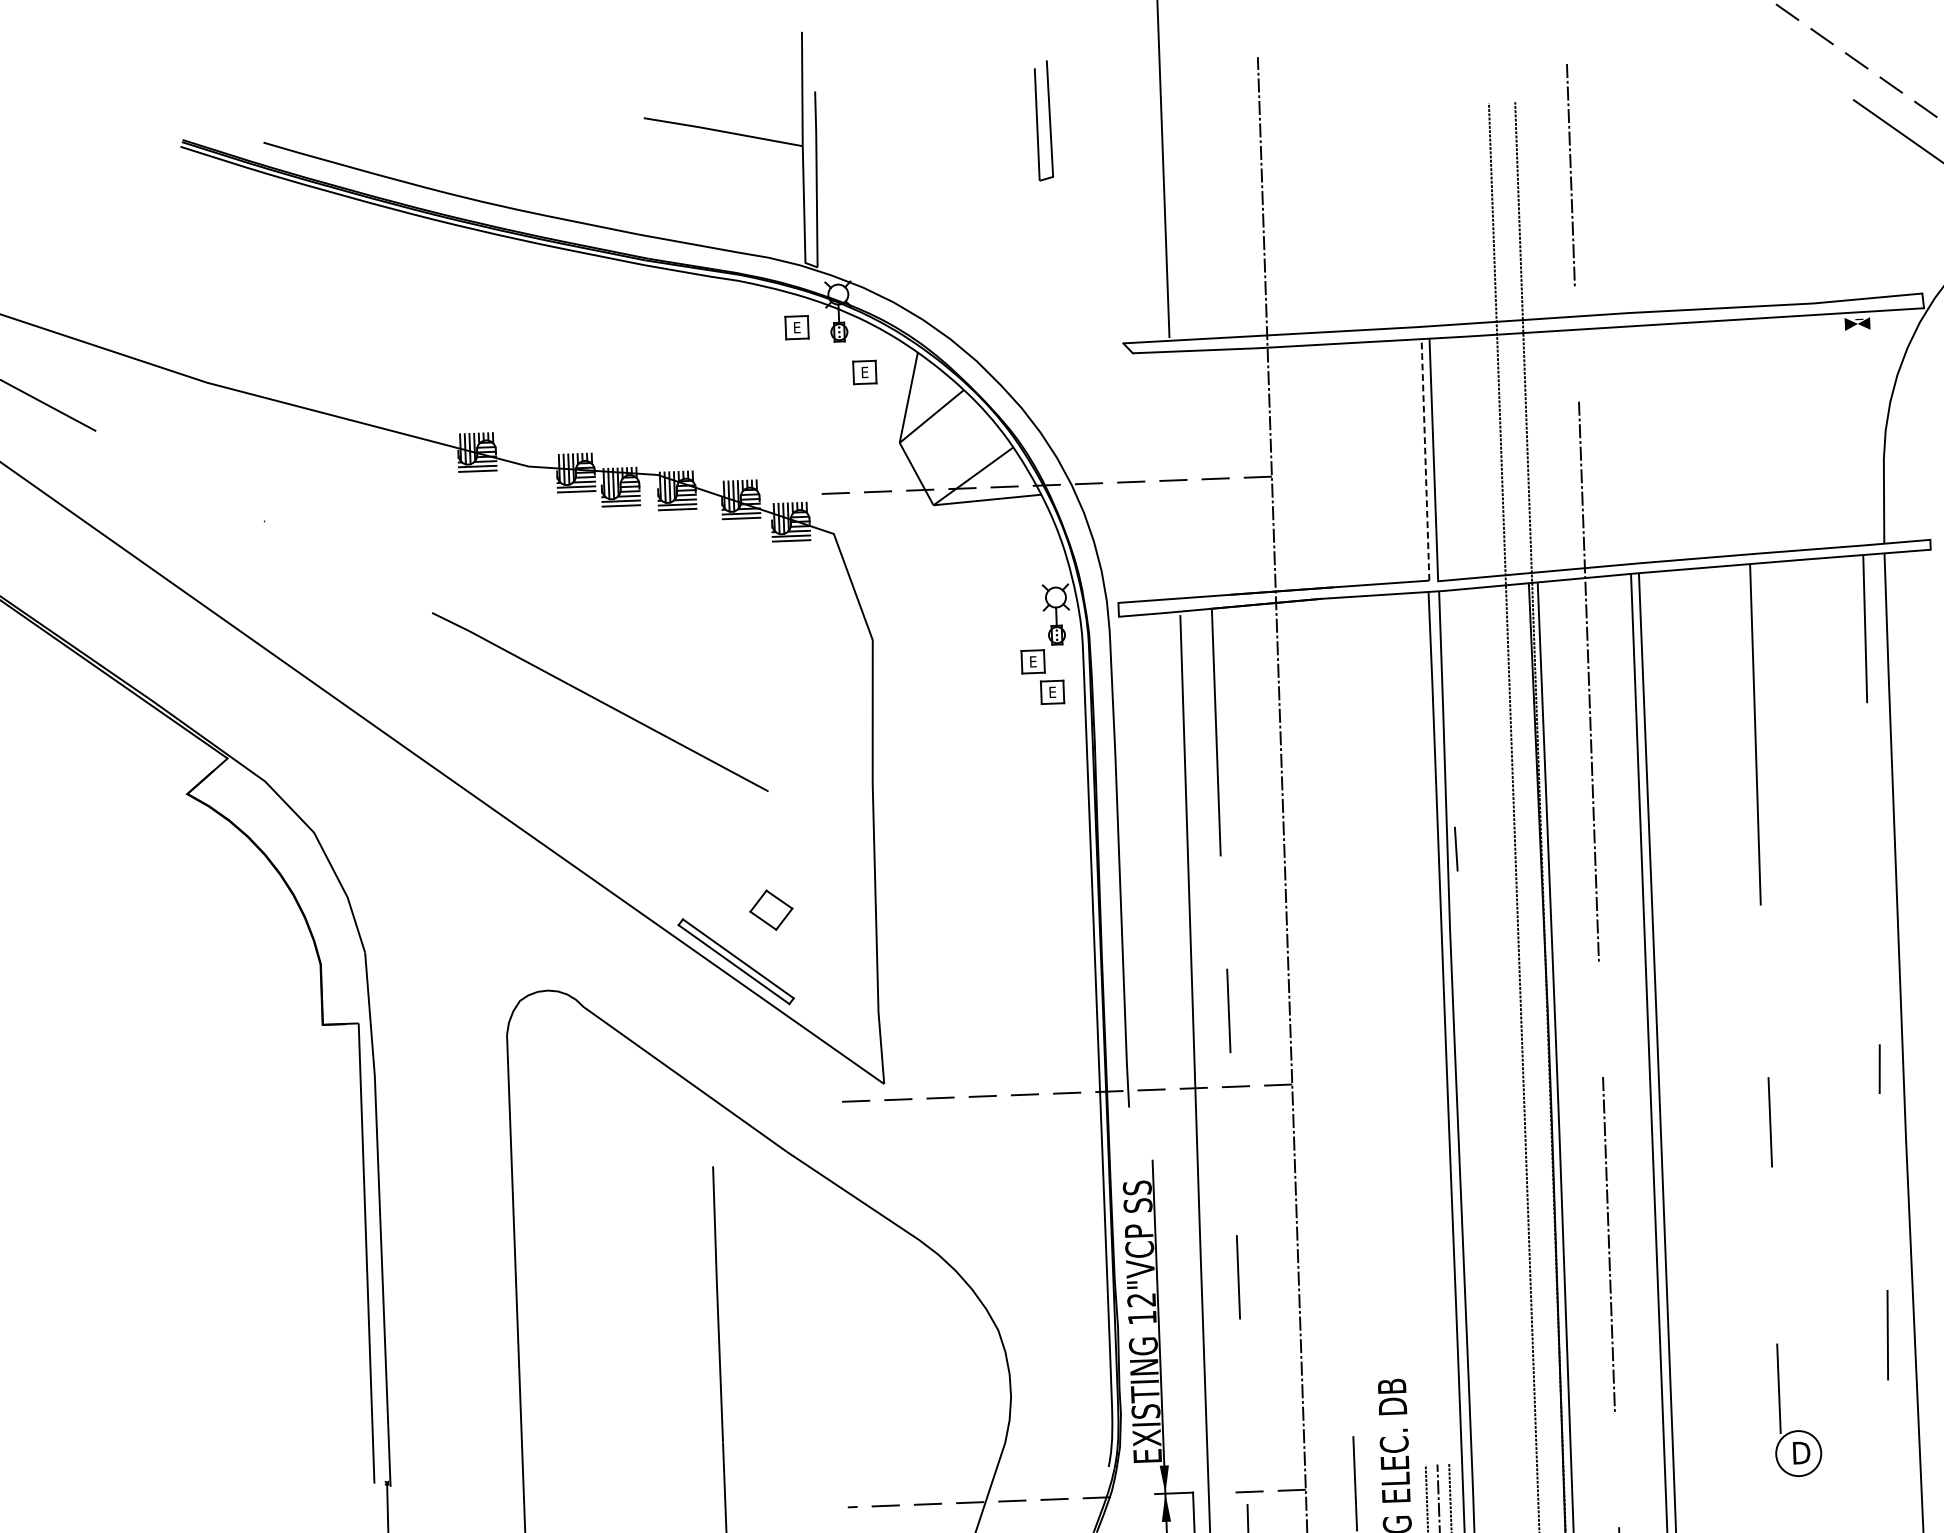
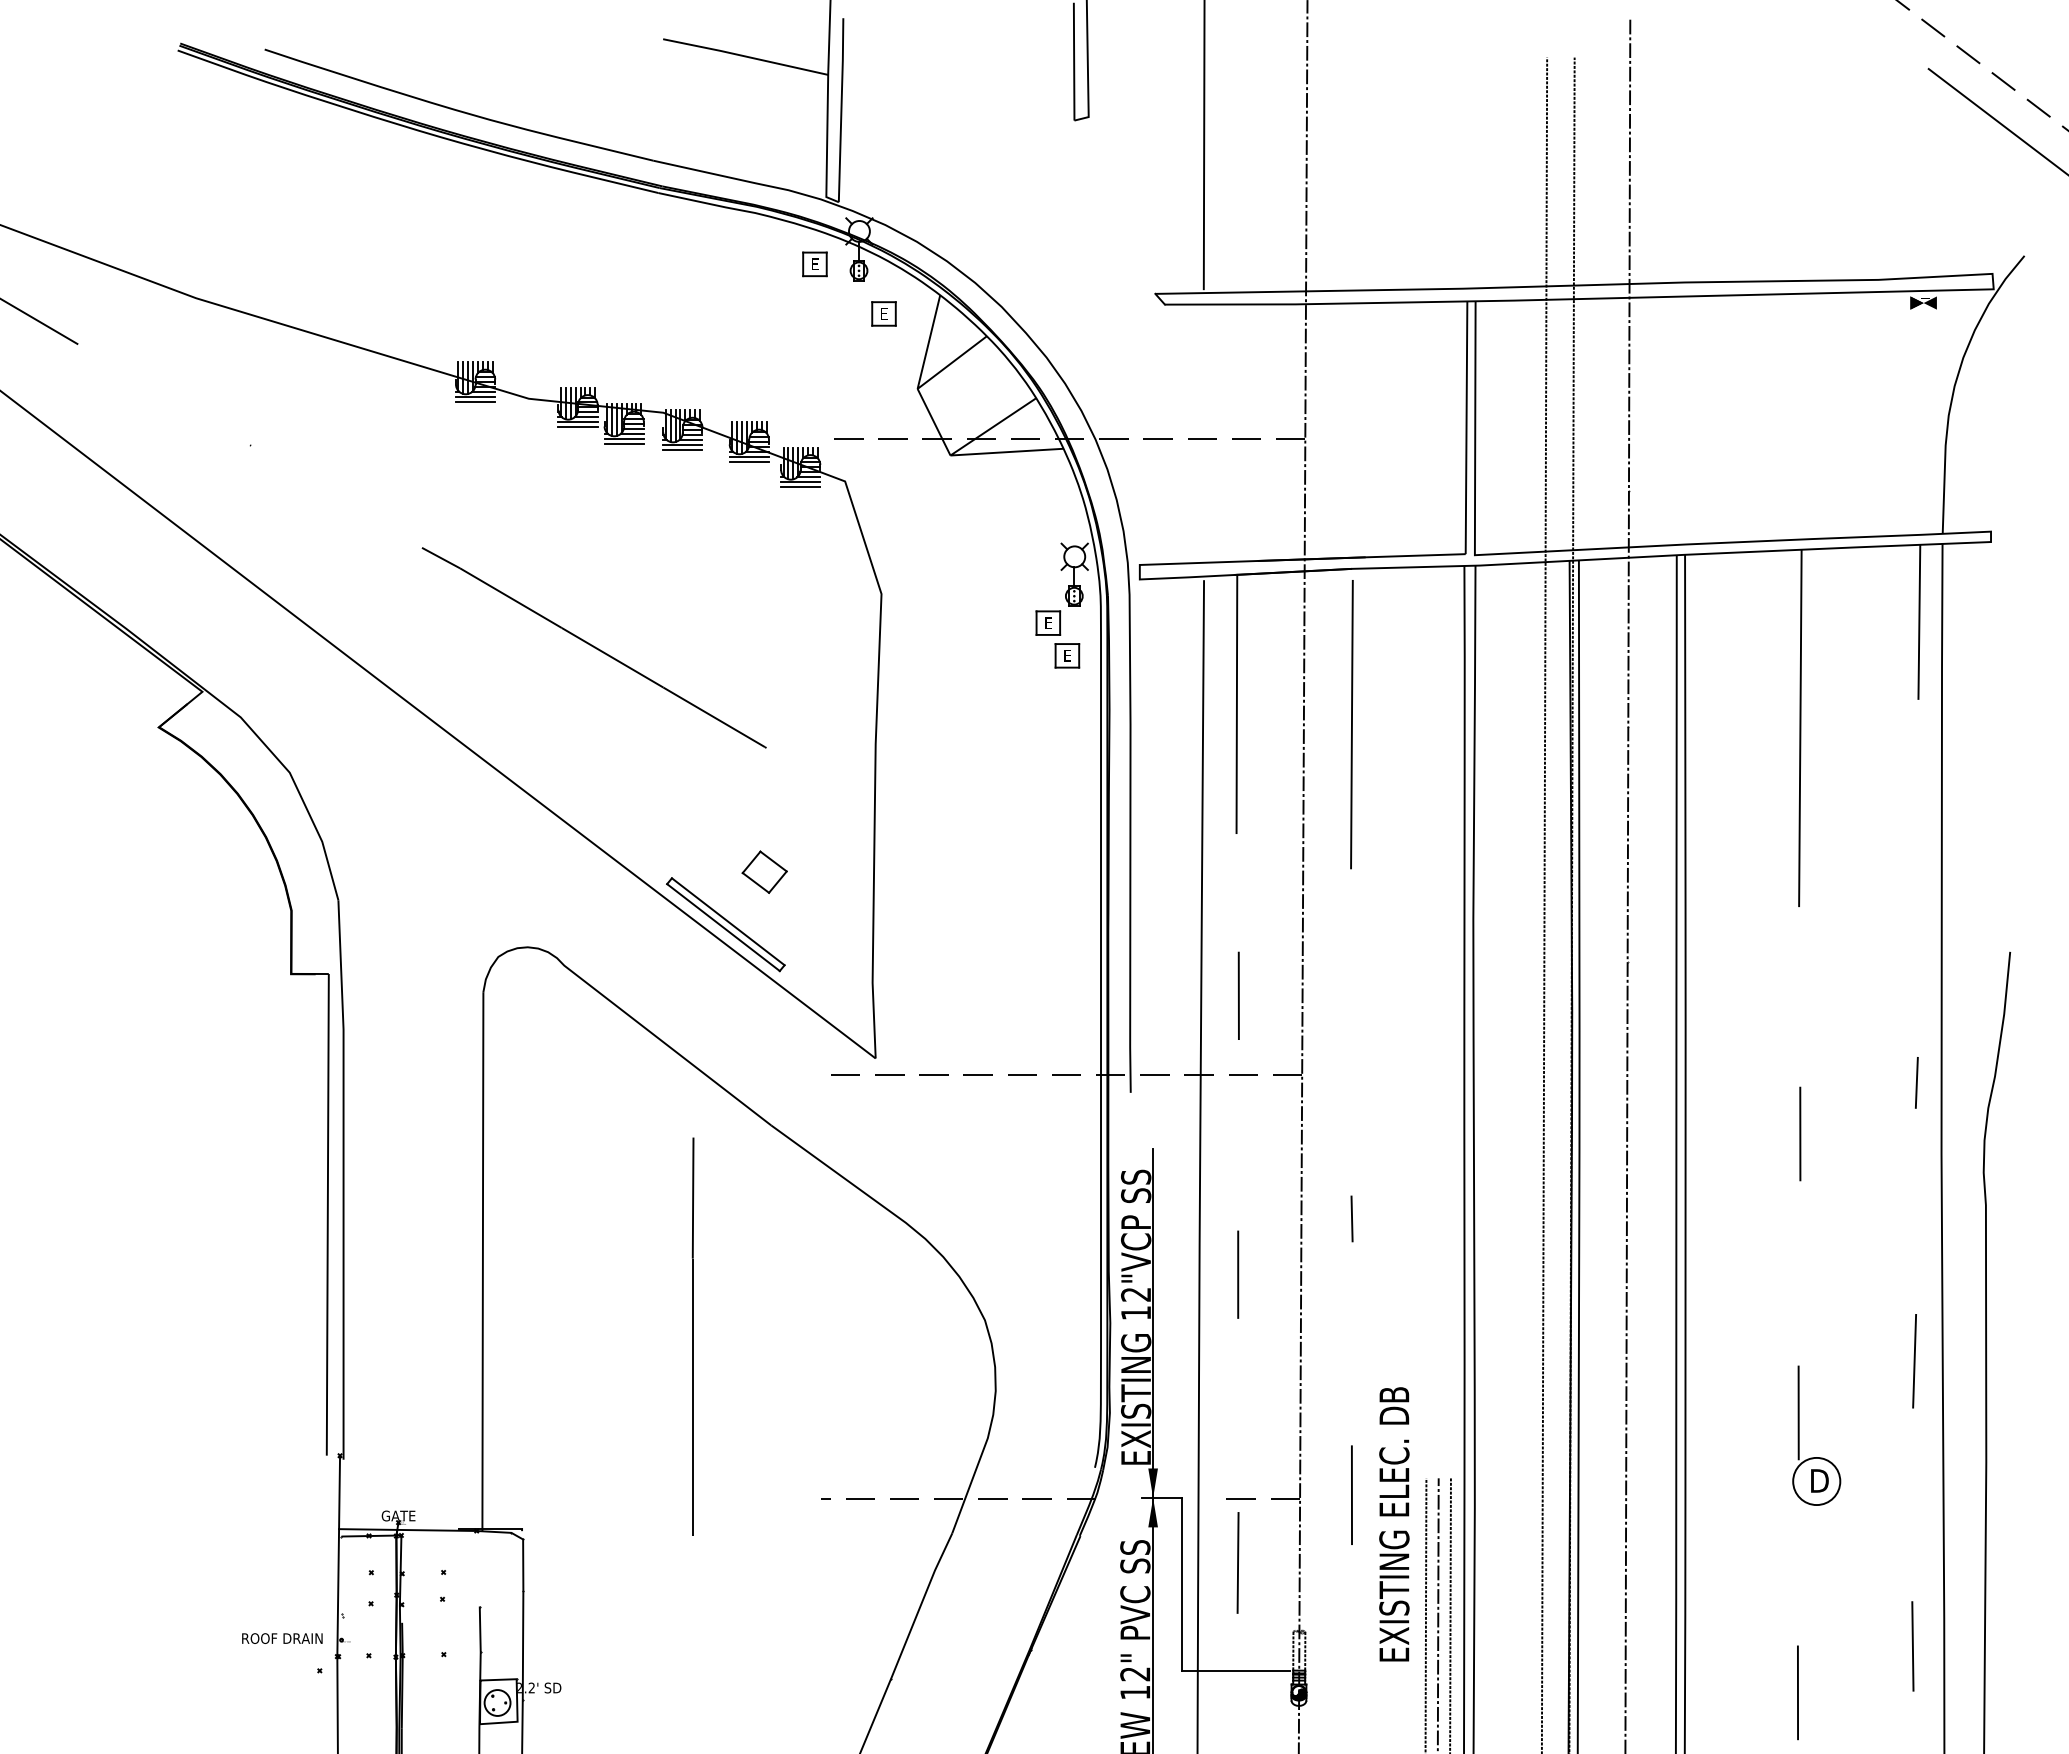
line: (1577, 345) -> (1629, 314), added
line: (1425, 459) -> (1466, 427), dashed -> solid
line: (1326, 747) -> (1351, 724), added
line: (1455, 848) -> (1351, 1218), moved
line: (1601, 1020) -> (1627, 1020), added
line: (1616, 1471) -> (1625, 1492), added

